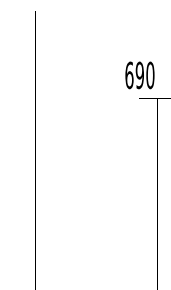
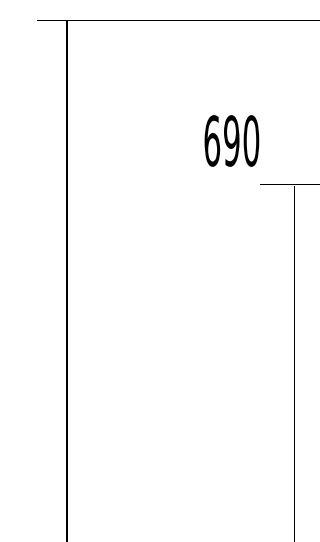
text: (139, 75) -> (231, 141), moved

